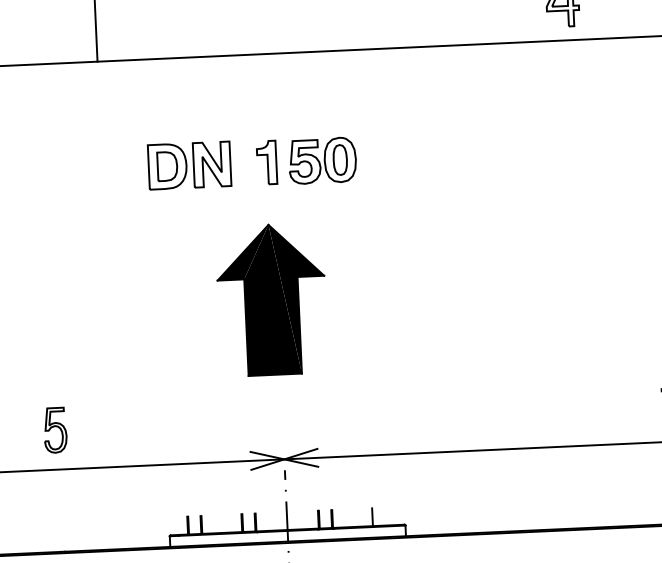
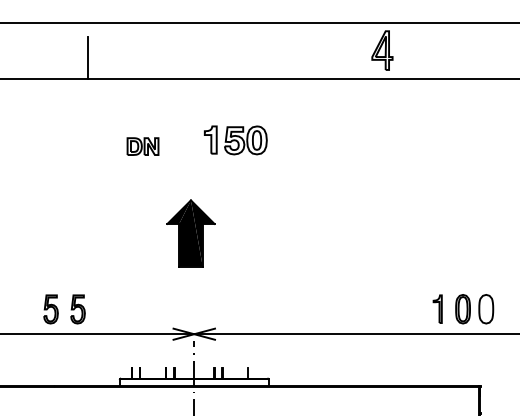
part: (306, 161) -> (235, 140), moved
part: (188, 165) -> (142, 146), size x0.6
part: (271, 299) -> (190, 233), size x0.7
part: (97, 428) -> (77, 309), added

